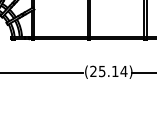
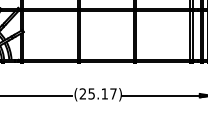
text: (124, 71) -> (113, 93), (25.14) -> (25.17)

